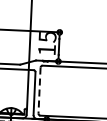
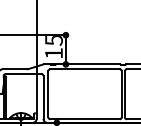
line: (39, 90) -> (48, 94), dashed -> solid

